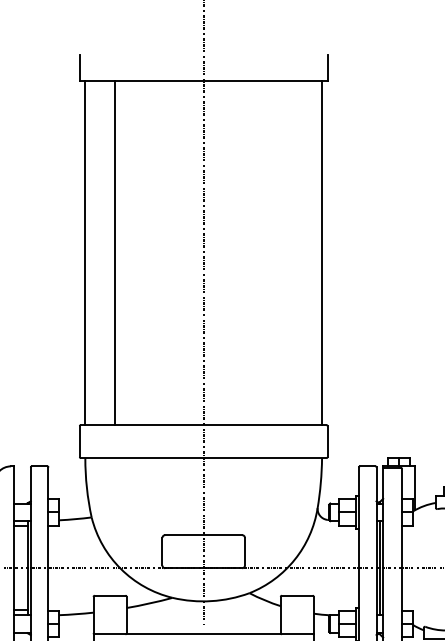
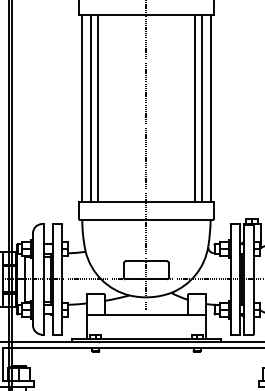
line: (102, 253) -> (91, 108), added
line: (292, 253) -> (194, 108), added
line: (305, 253) -> (201, 108), added

